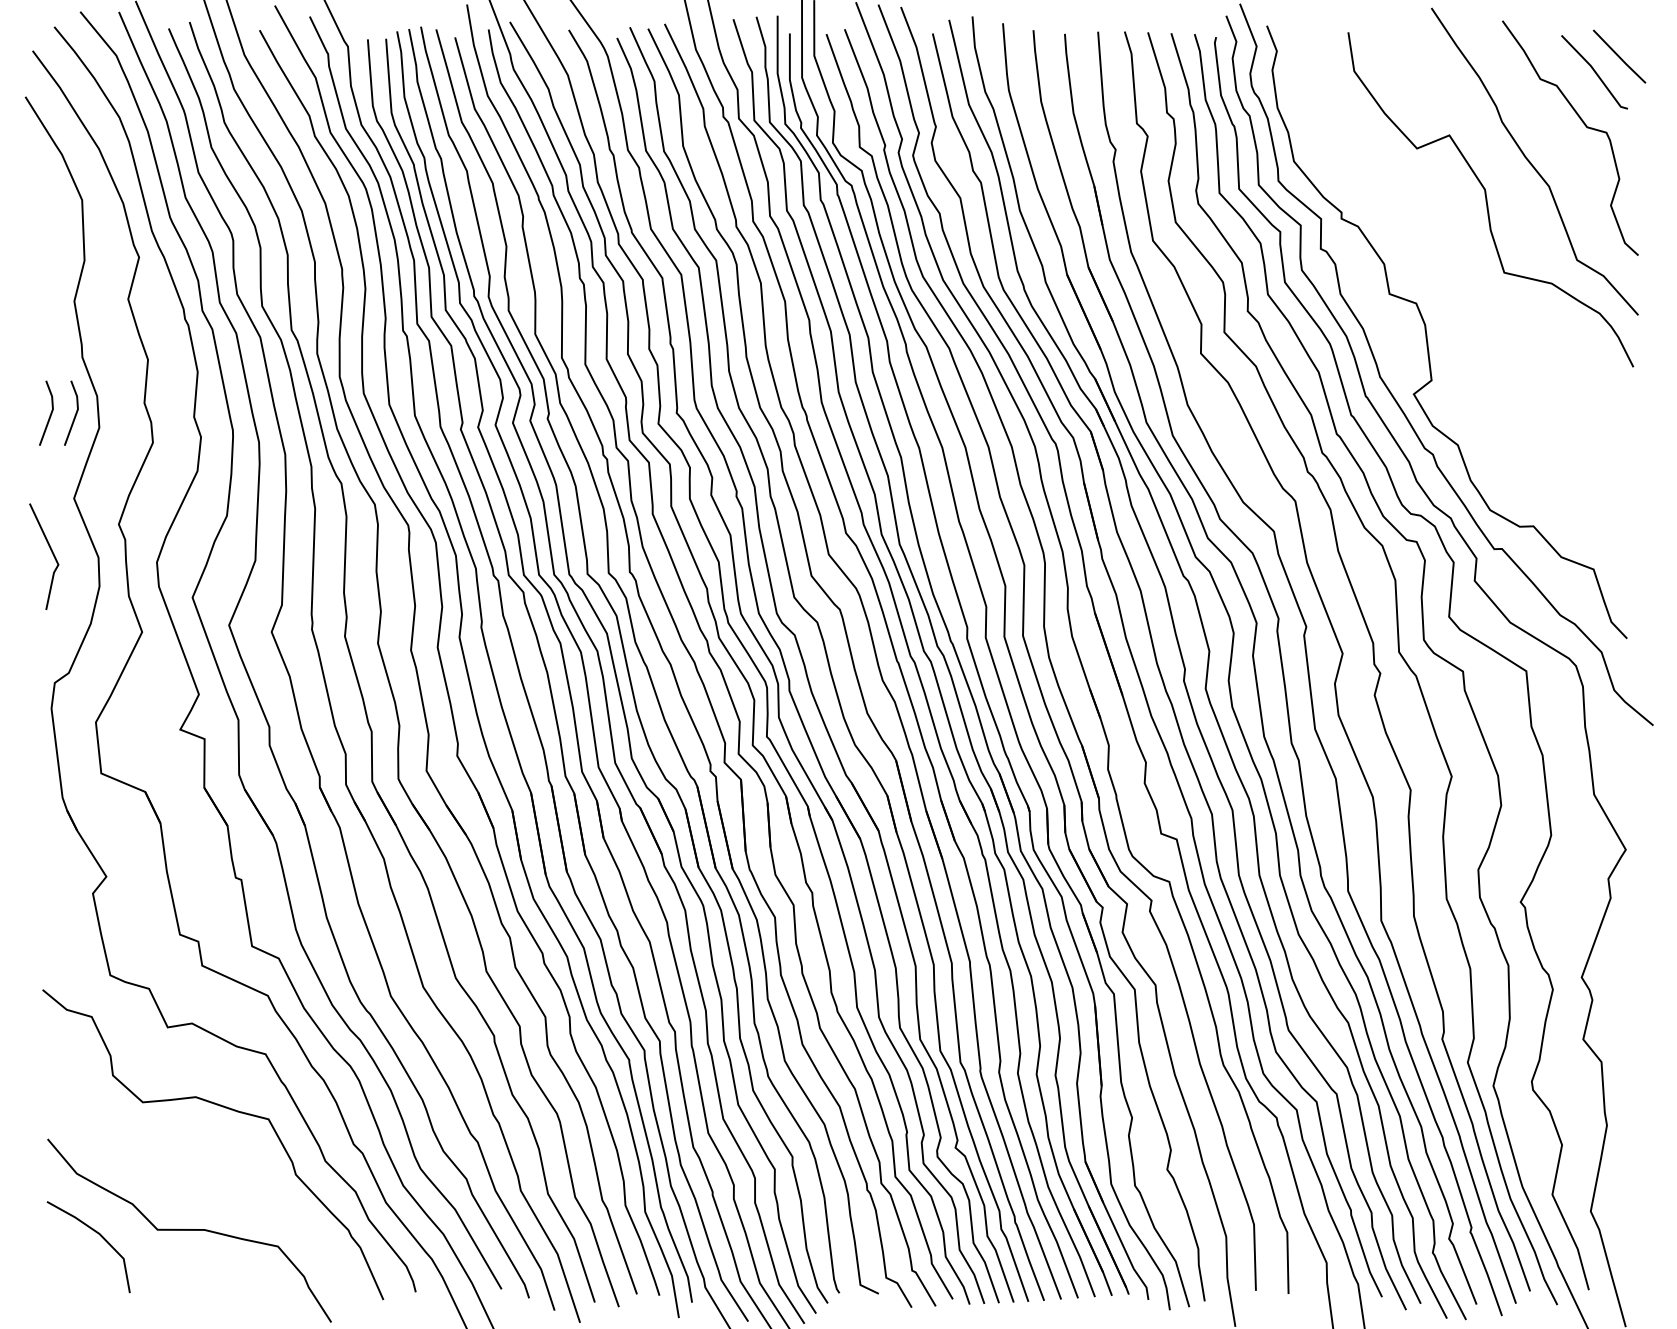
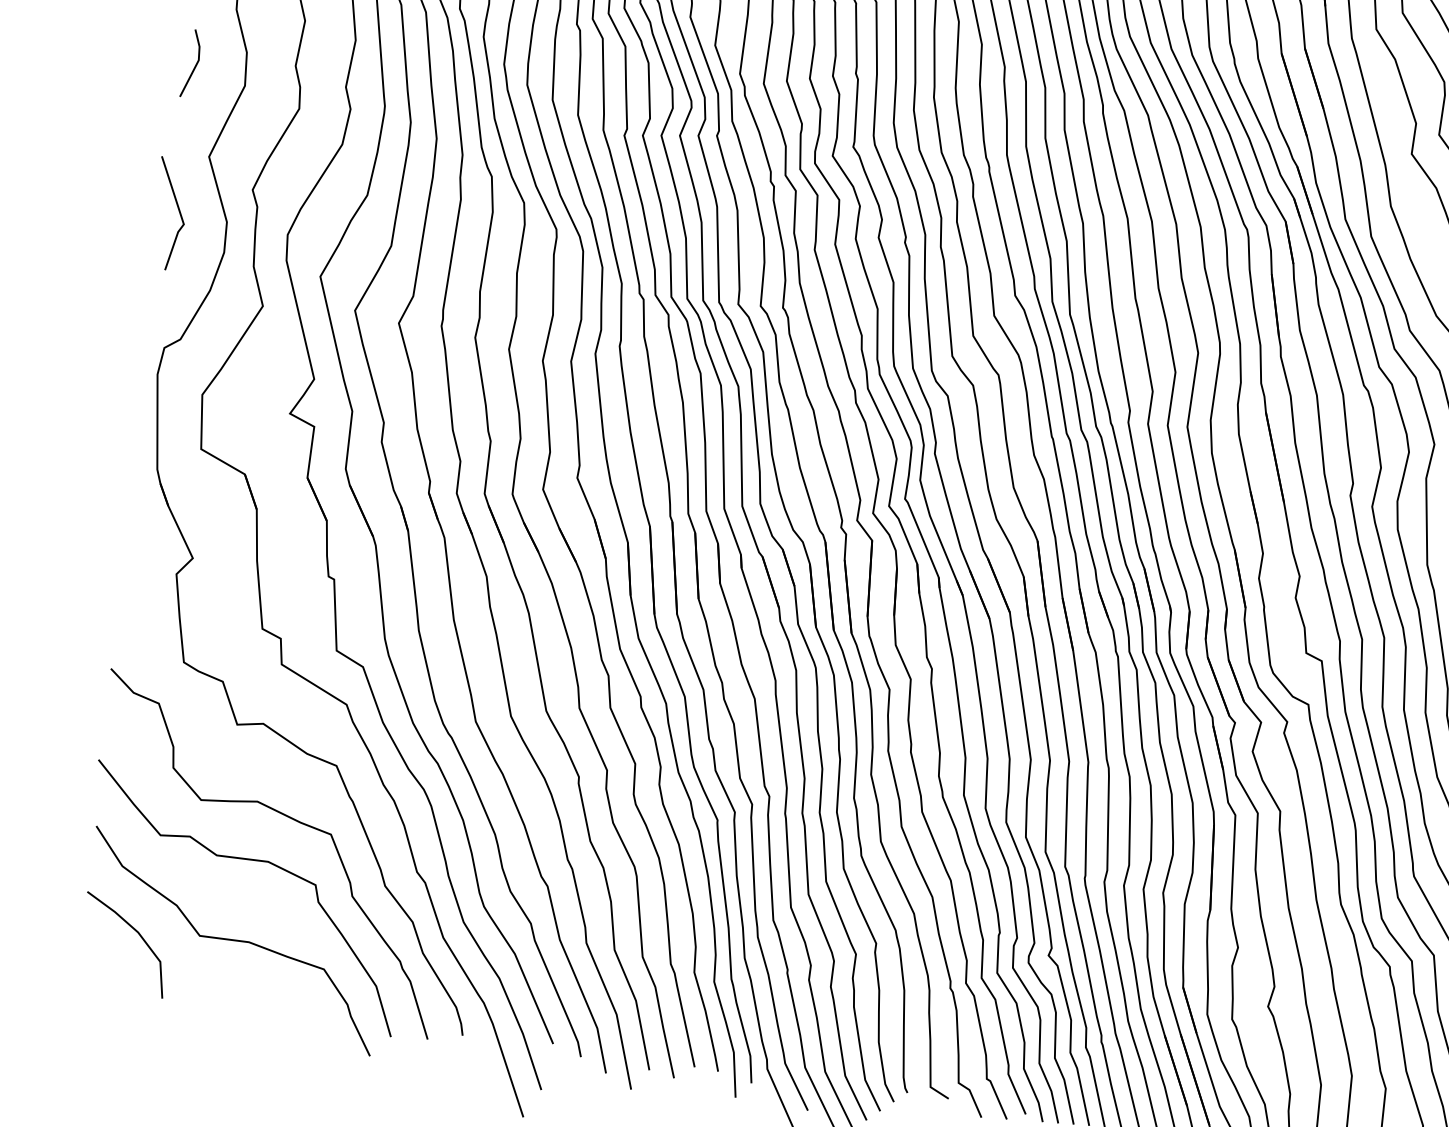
line: (75, 412) -> (222, 66), removed
curve: (195, 1153) -> (249, 860), added

